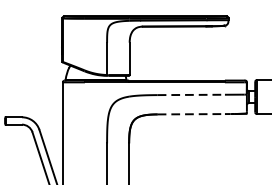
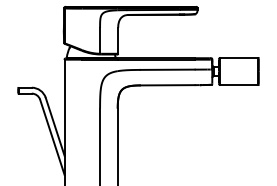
line: (192, 94) -> (168, 69), dashed -> solid
line: (192, 114) -> (168, 85), dashed -> solid

